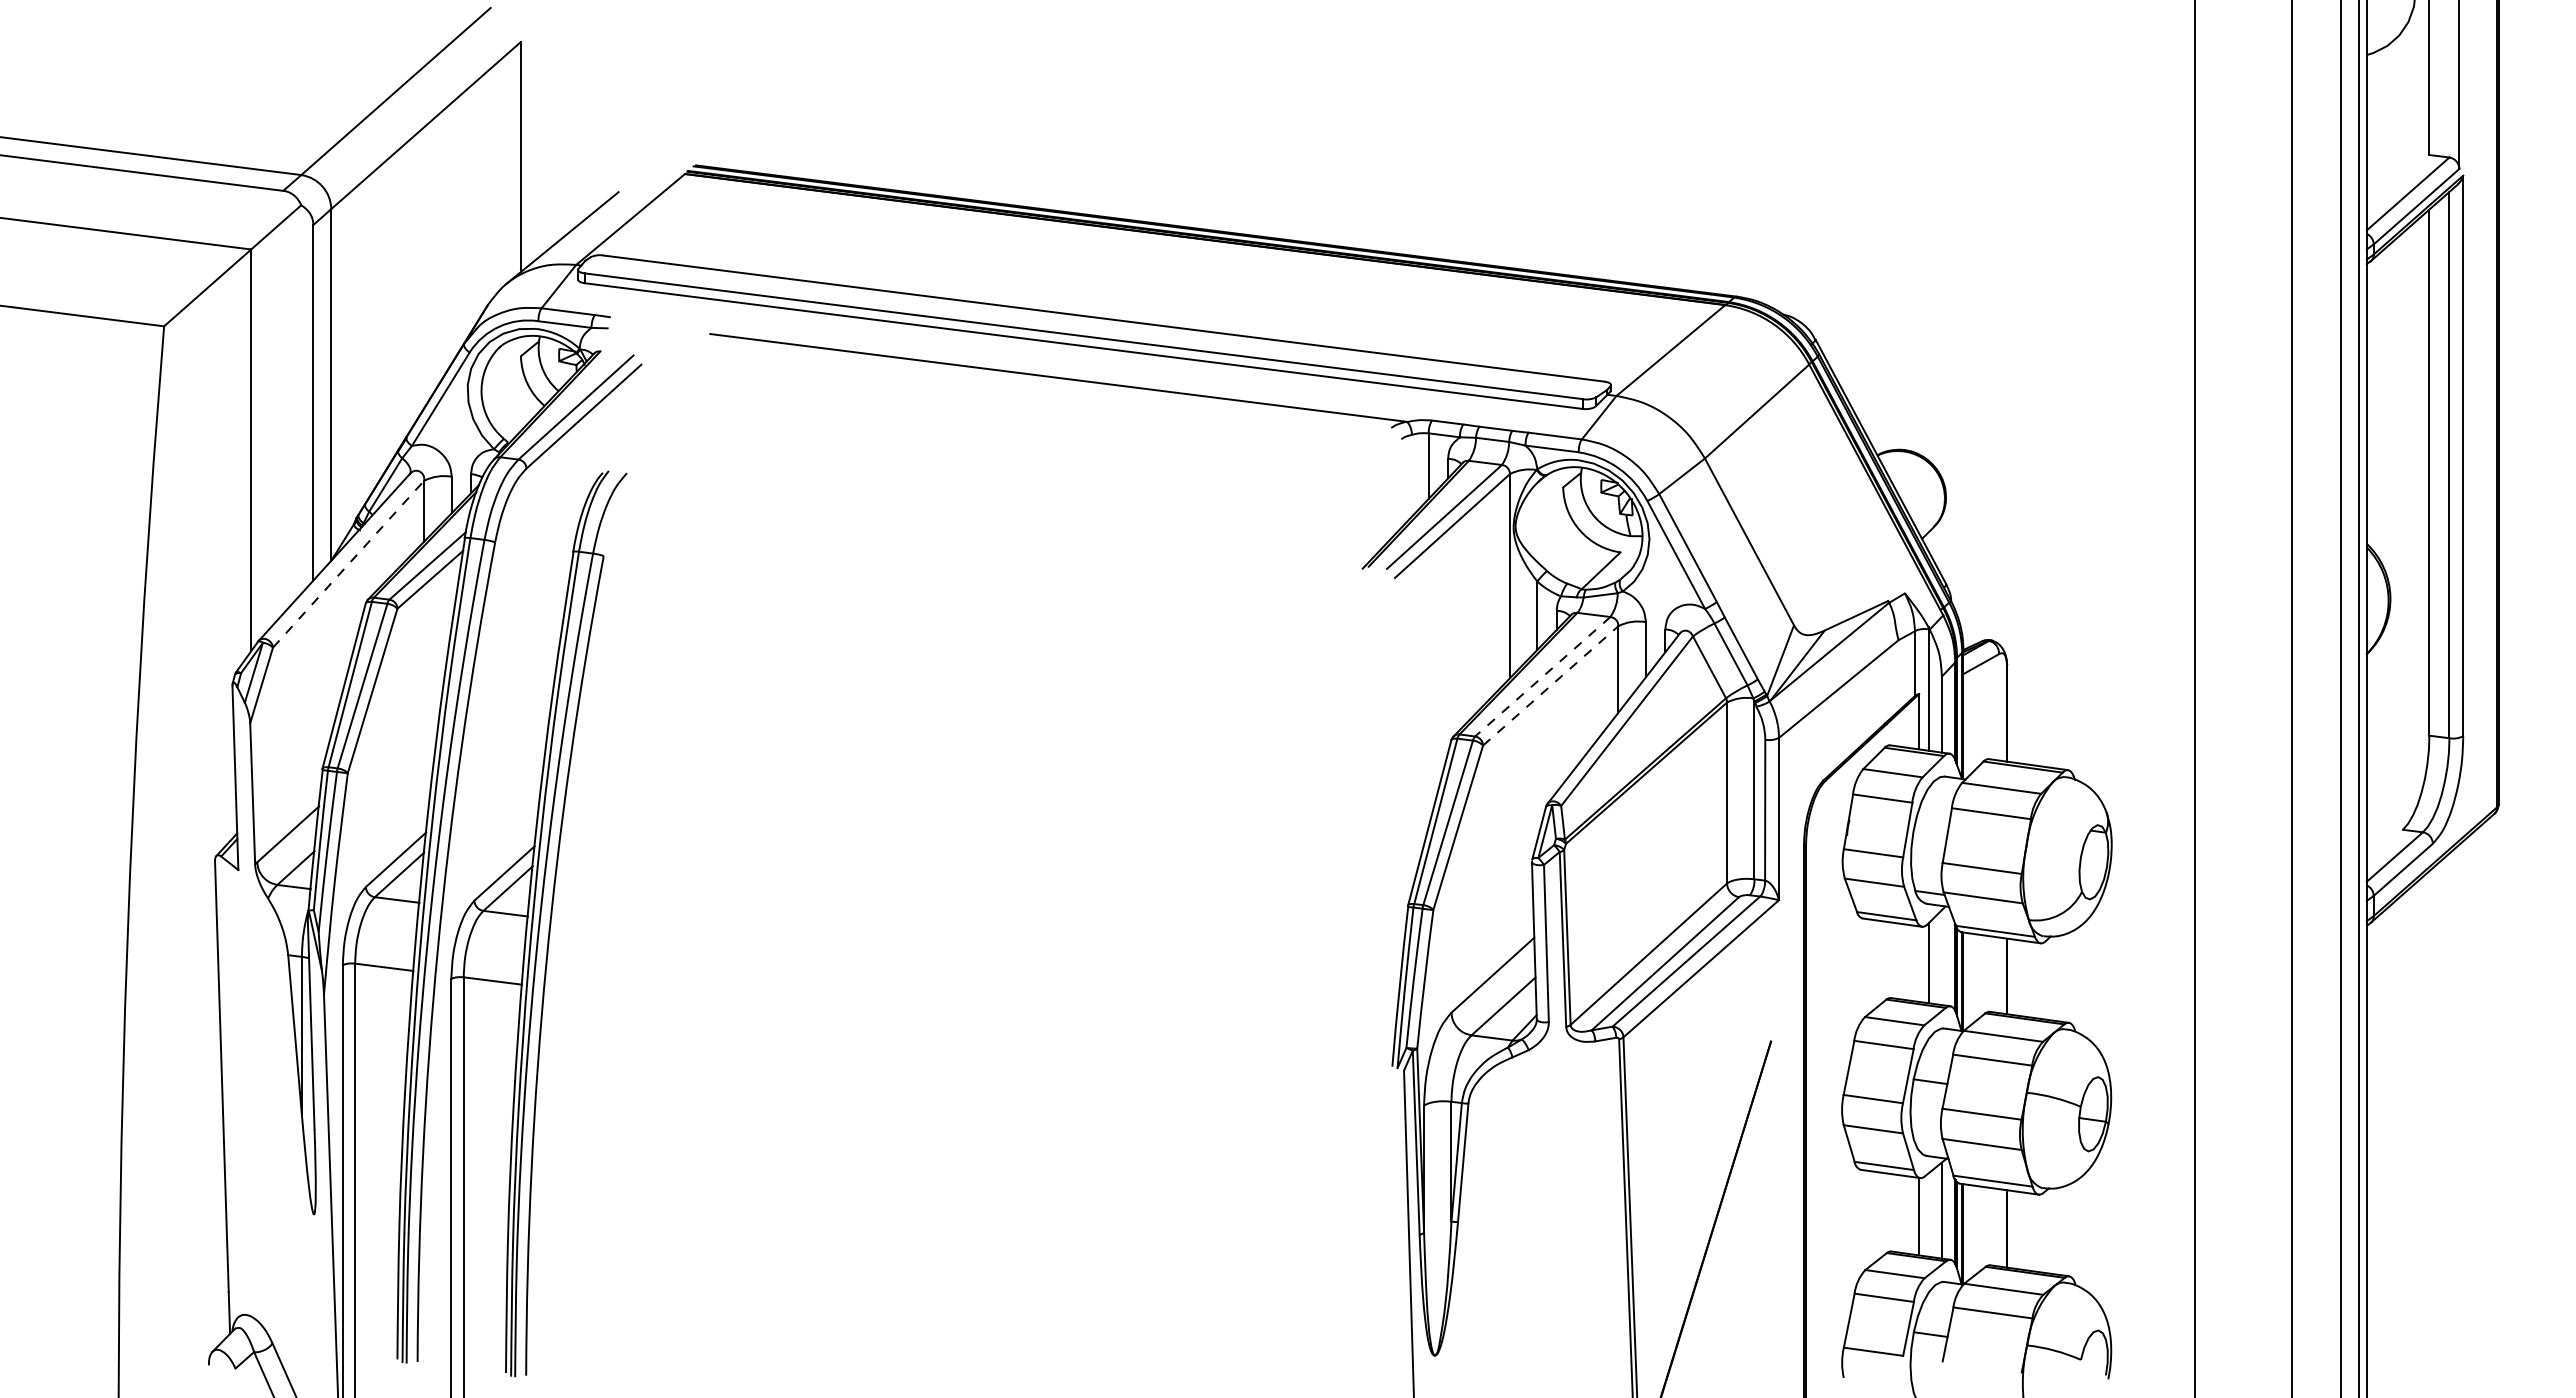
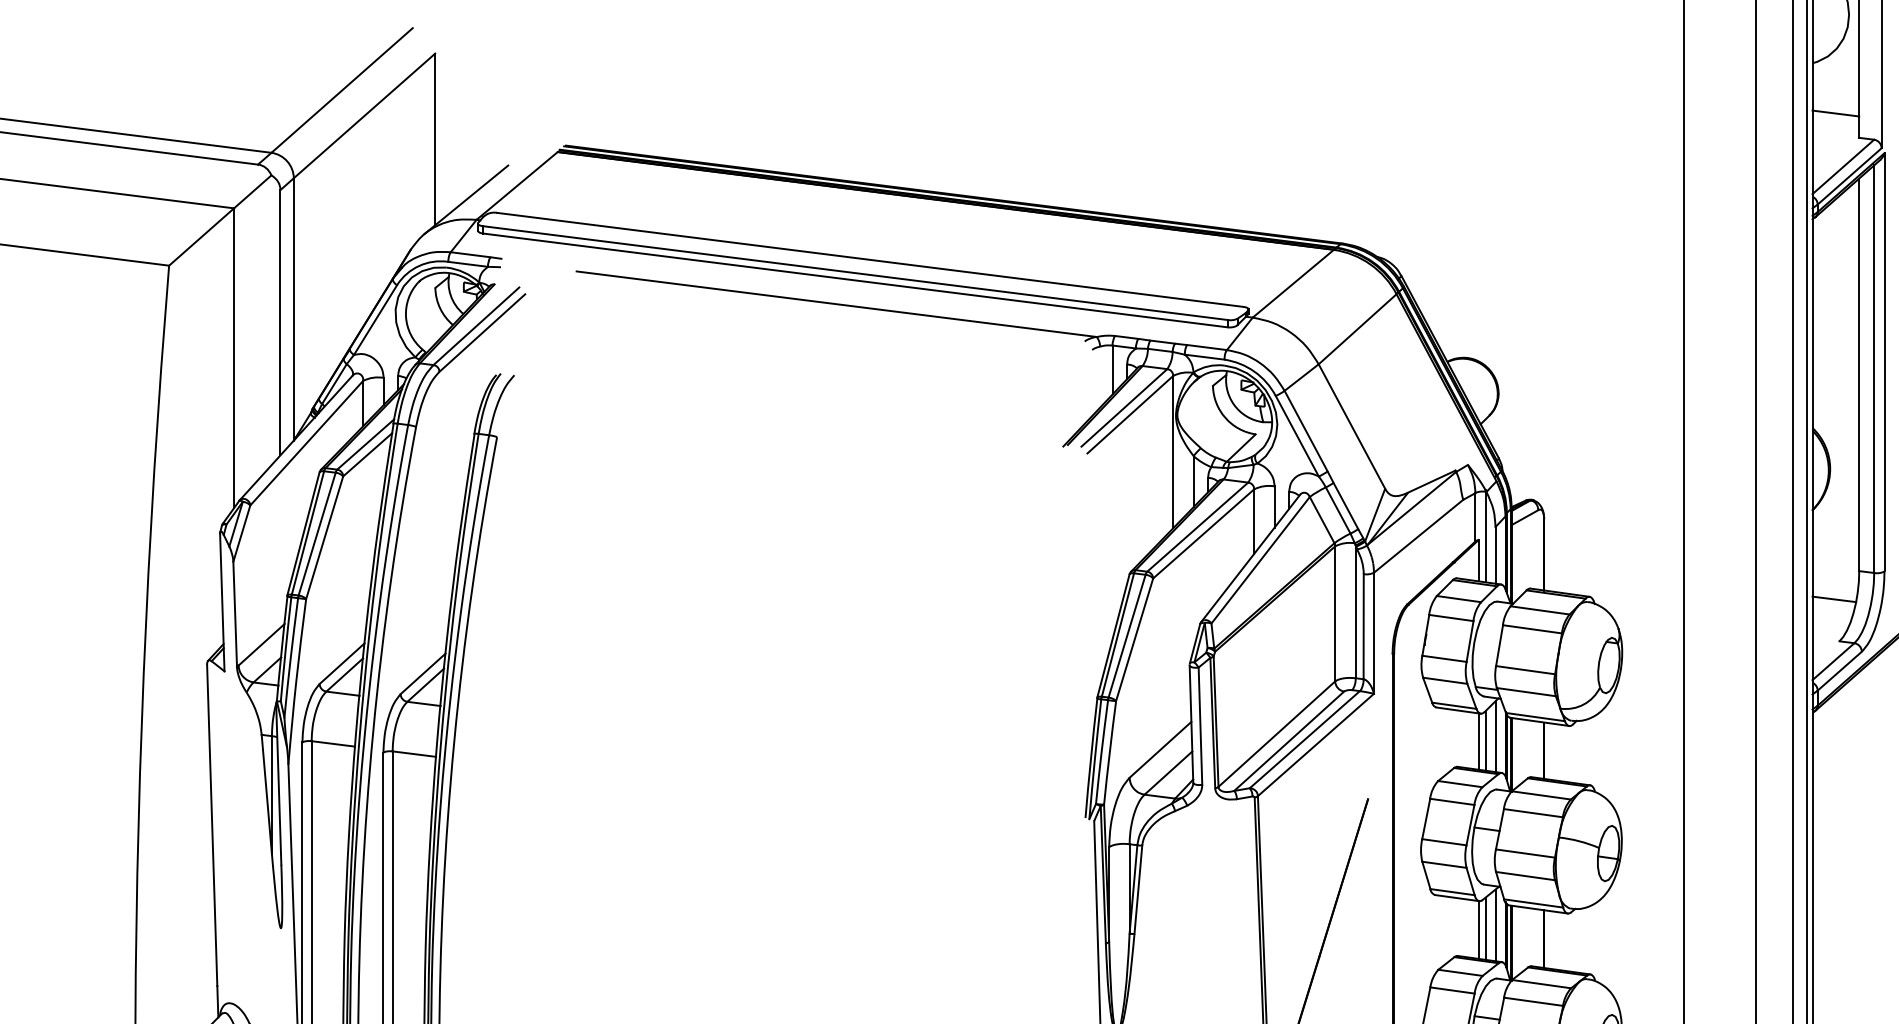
line: (2397, 122) -> (1835, 113), added
line: (348, 564) -> (306, 443), dashed -> solid
line: (1542, 677) -> (1197, 527), dashed -> solid
line: (1551, 685) -> (1204, 533), dashed -> solid
line: (2395, 773) -> (1833, 599), added
line: (1941, 957) -> (1495, 736), added
line: (1919, 964) -> (1478, 741), added
line: (1928, 1214) -> (1485, 928), added

